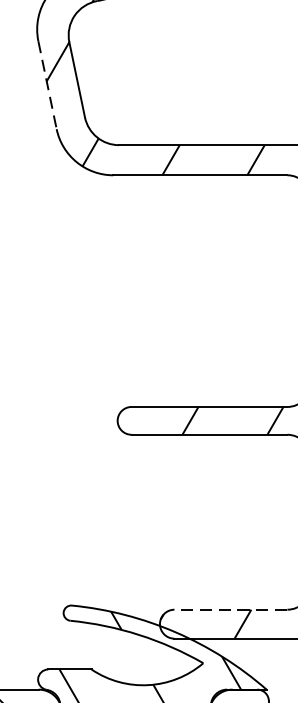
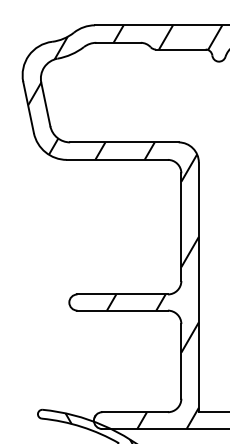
line: (47, 86) -> (28, 108), dashed -> solid
line: (231, 610) -> (135, 412), dashed -> solid

